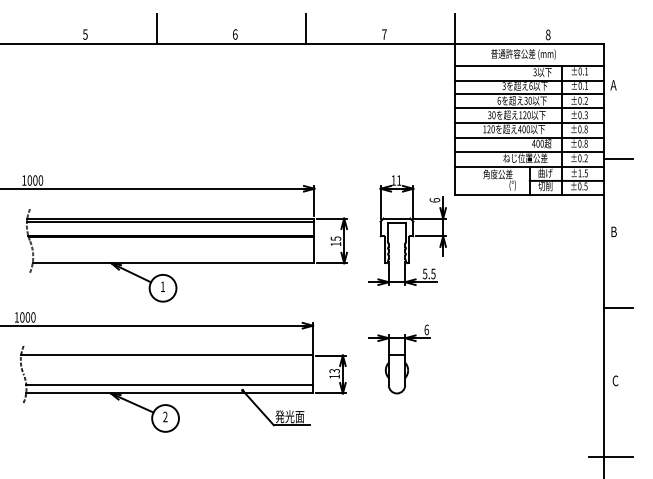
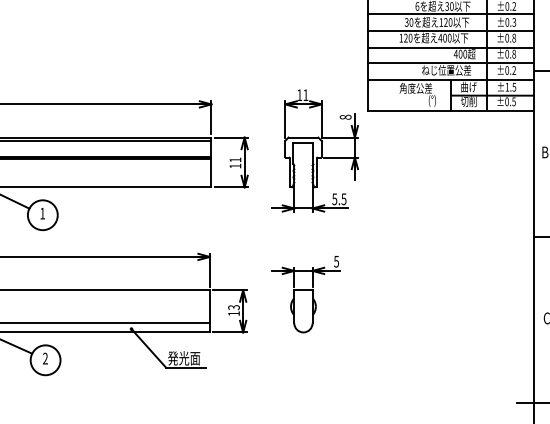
text: (434, 200) -> (345, 117), 6 -> 8
text: (335, 238) -> (234, 159), 15 -> 11
text: (426, 329) -> (336, 261), 6 -> 5

